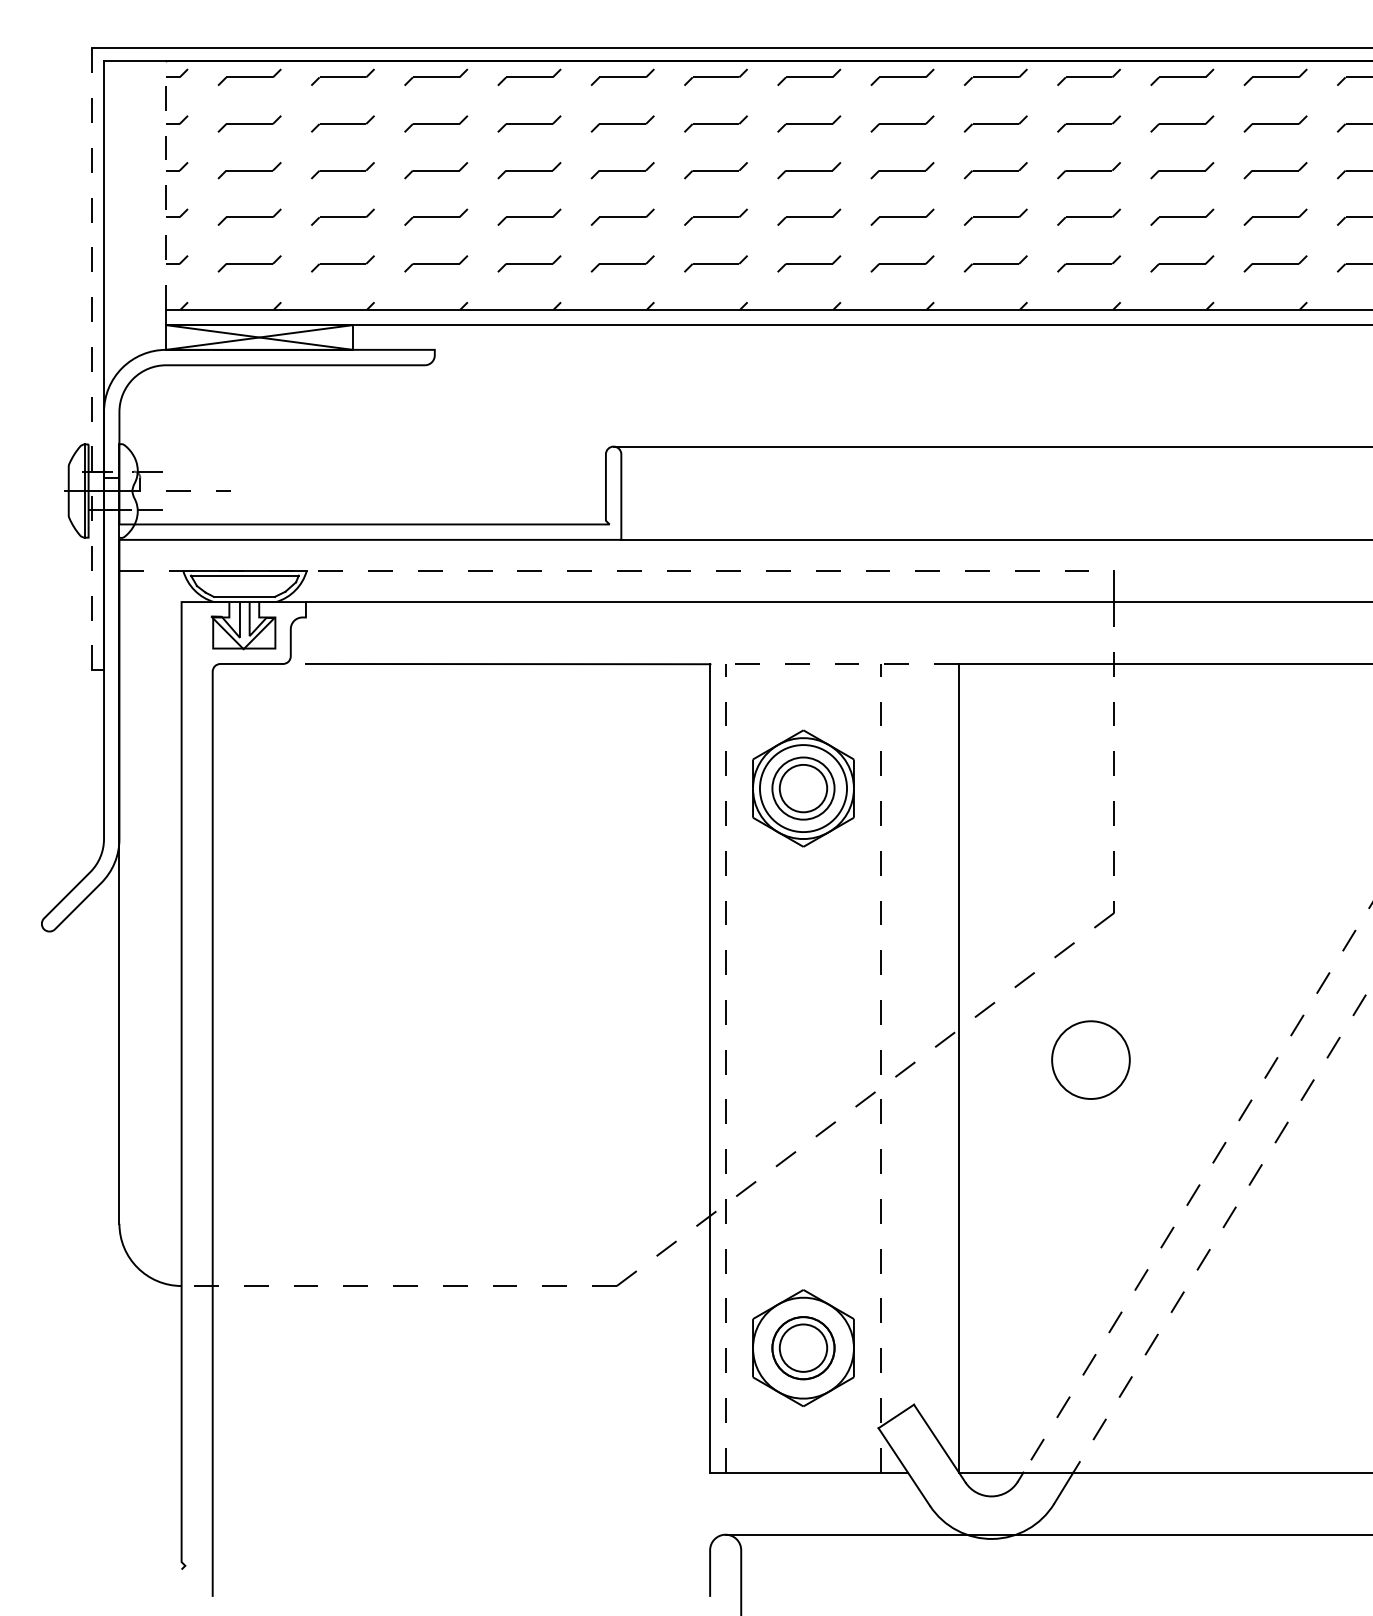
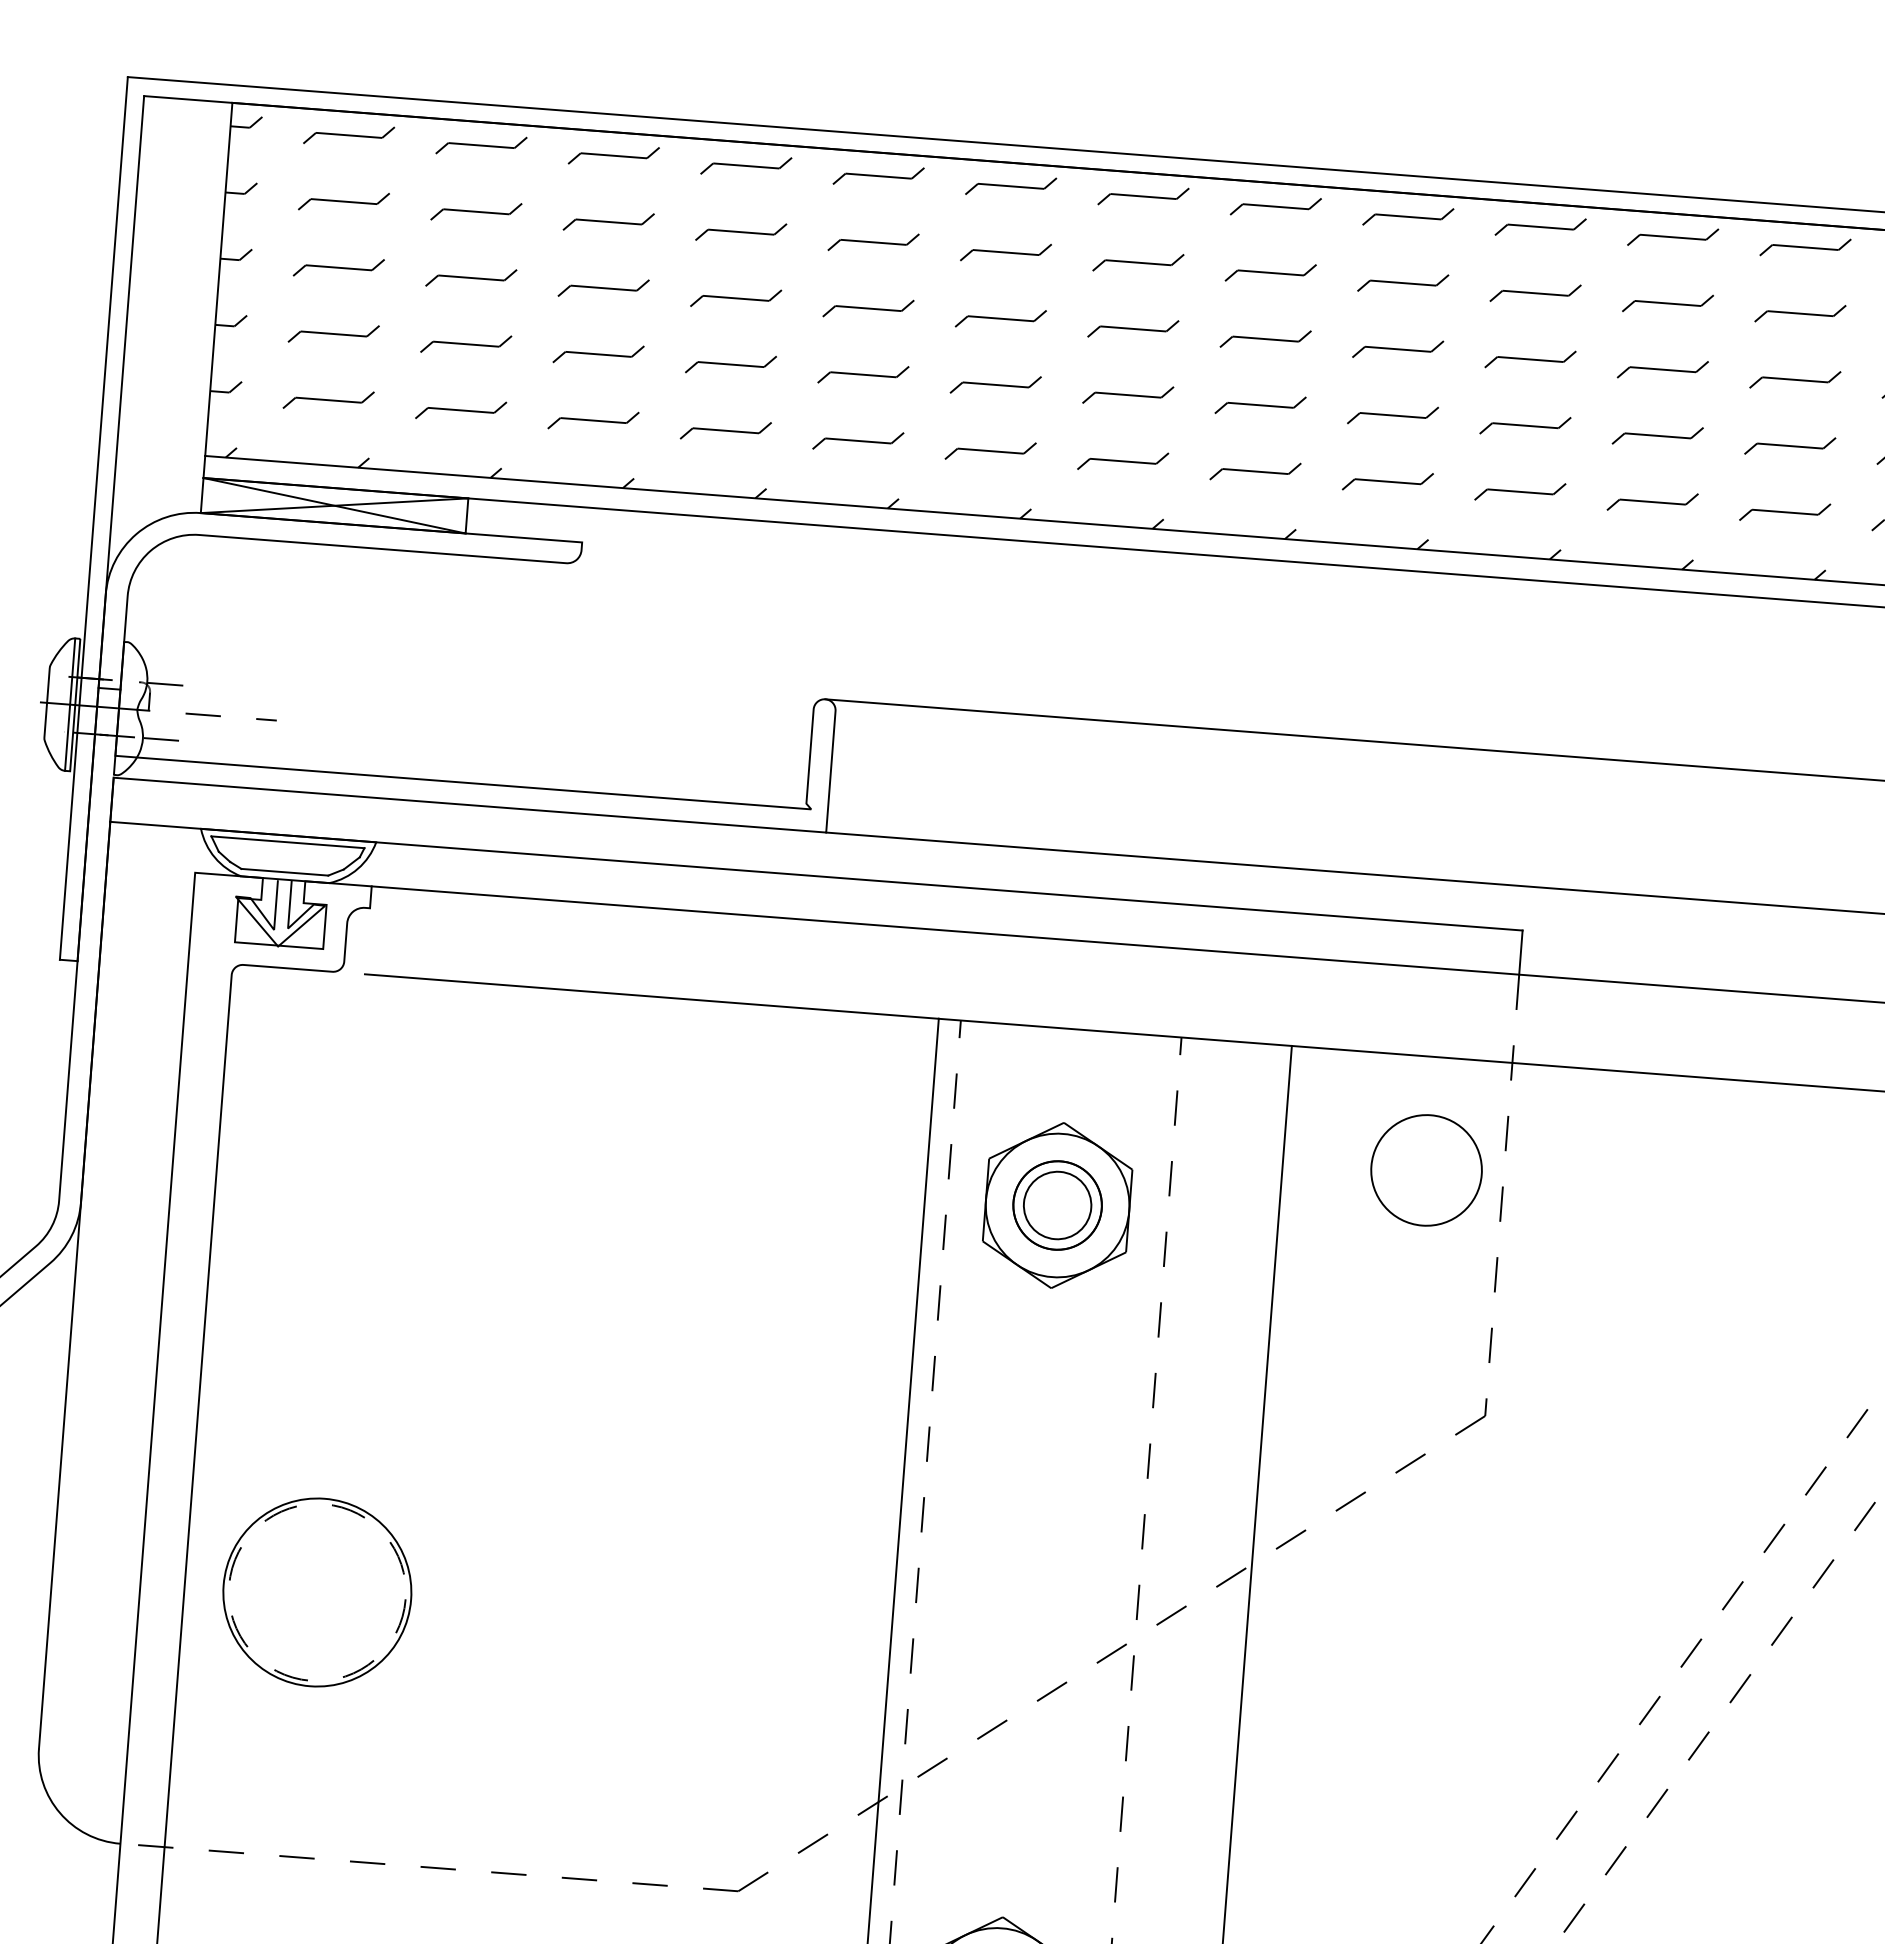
line: (166, 184) -> (219, 278), dashed -> solid
line: (91, 359) -> (93, 518), dashed -> solid
line: (617, 570) -> (817, 875), dashed -> solid
line: (834, 664) -> (1115, 1032), dashed -> solid
circle: (803, 788) -> (1057, 1205), size x0.71
circle: (1090, 1059) -> (1425, 1169), moved
part: (305, 1099) -> (316, 1592), added

